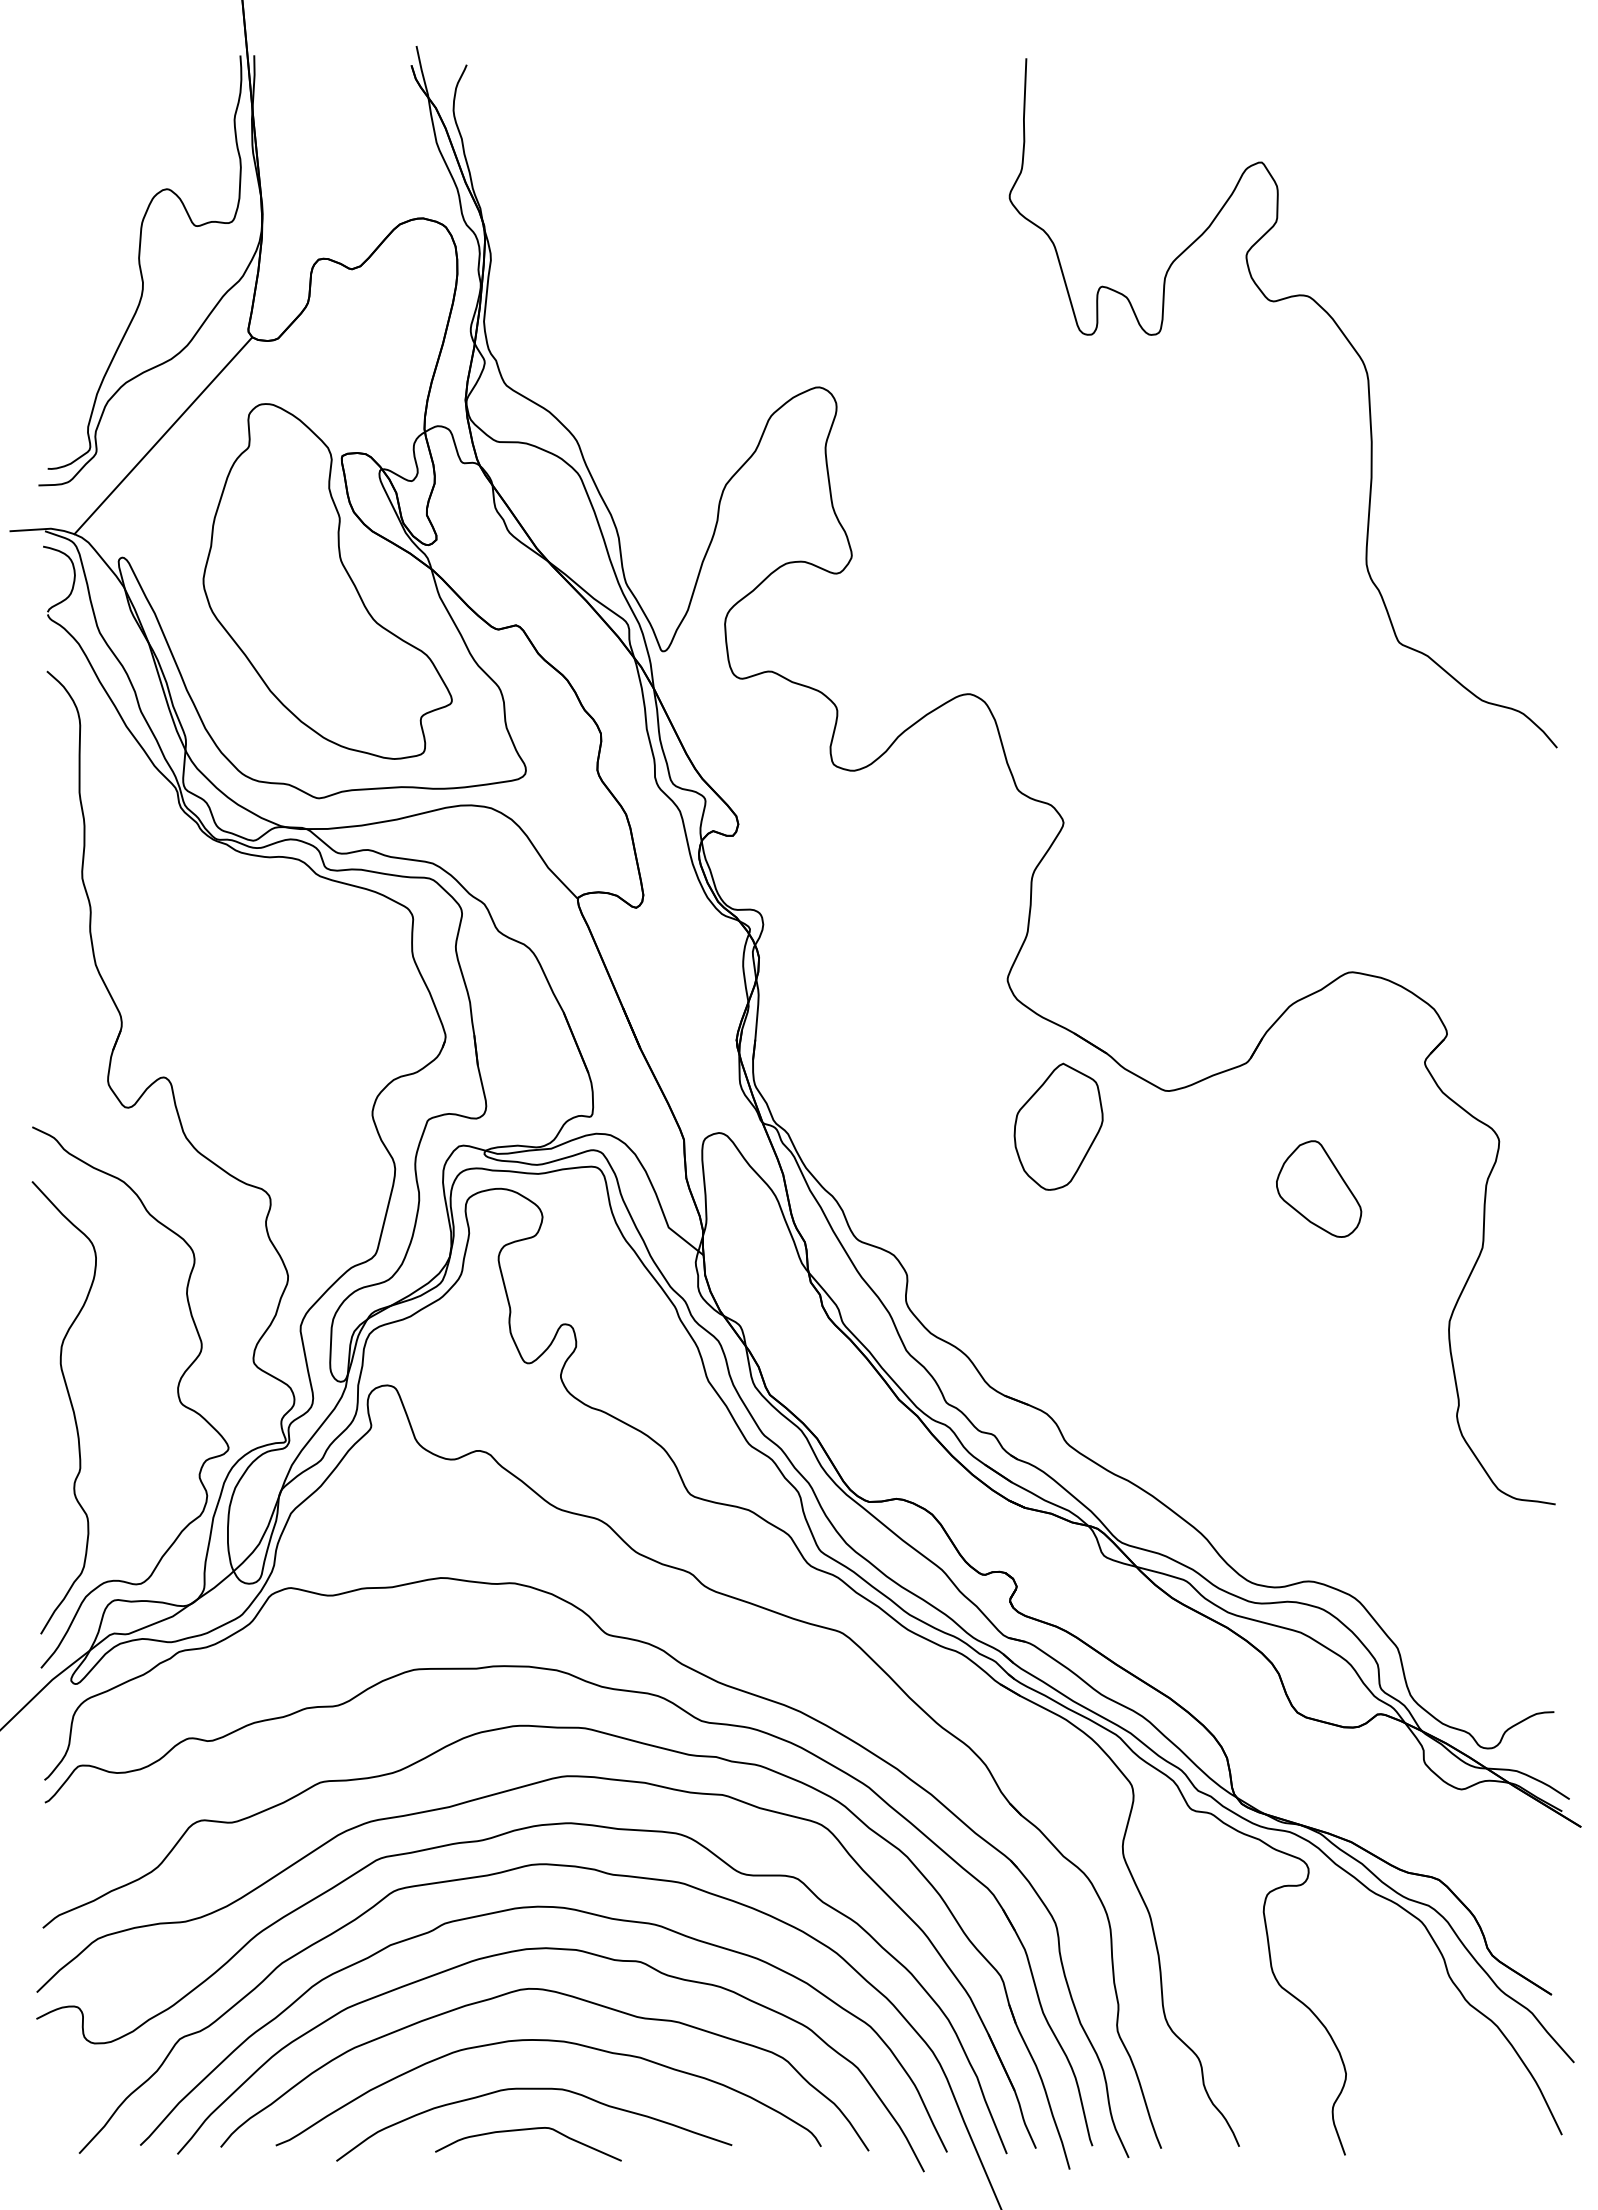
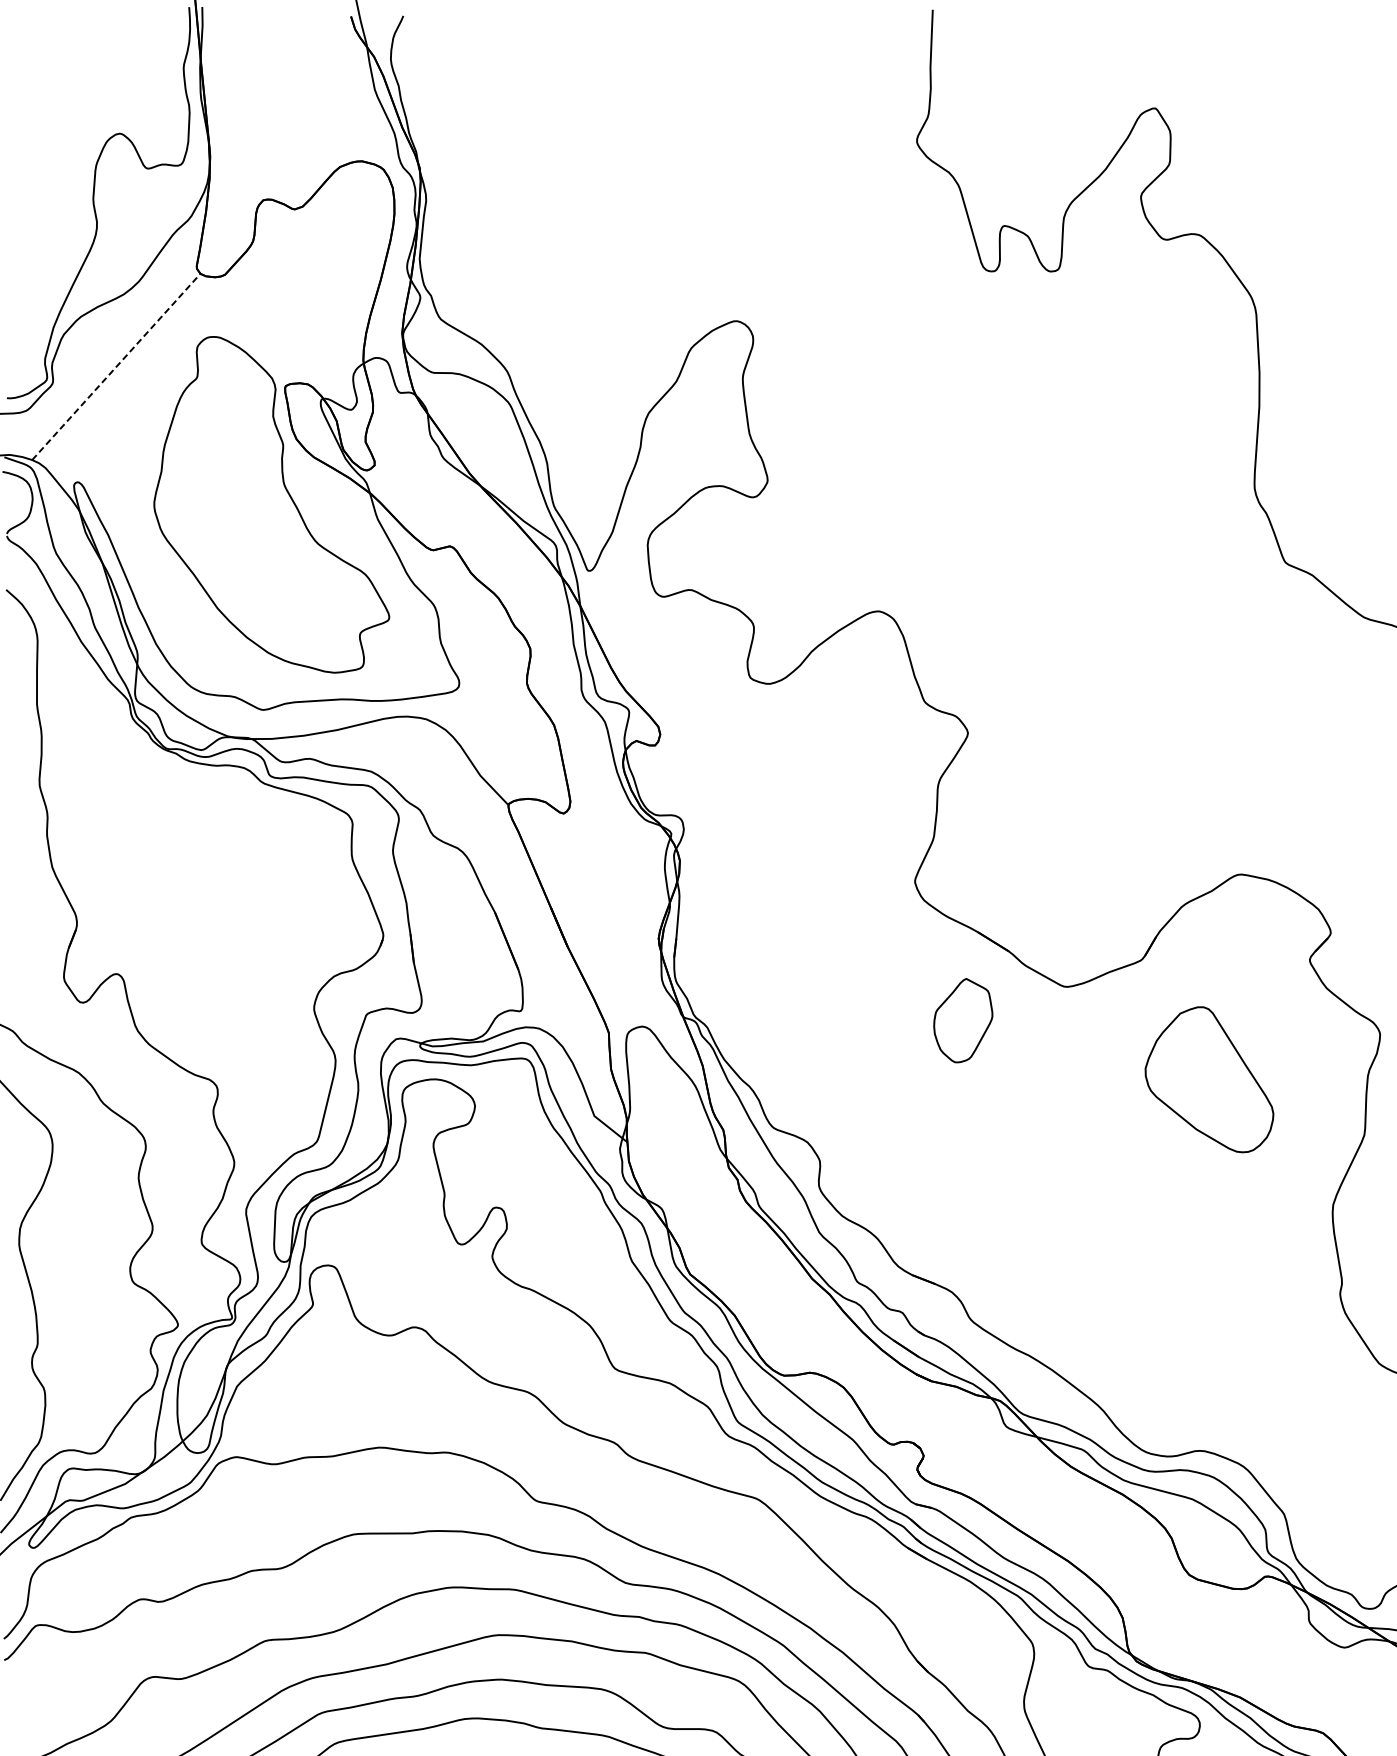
line: (163, 435) -> (116, 366), solid -> dashed
part: (1058, 1126) -> (963, 1020), size x0.7
part: (1319, 1188) -> (1210, 1079), size x1.6

